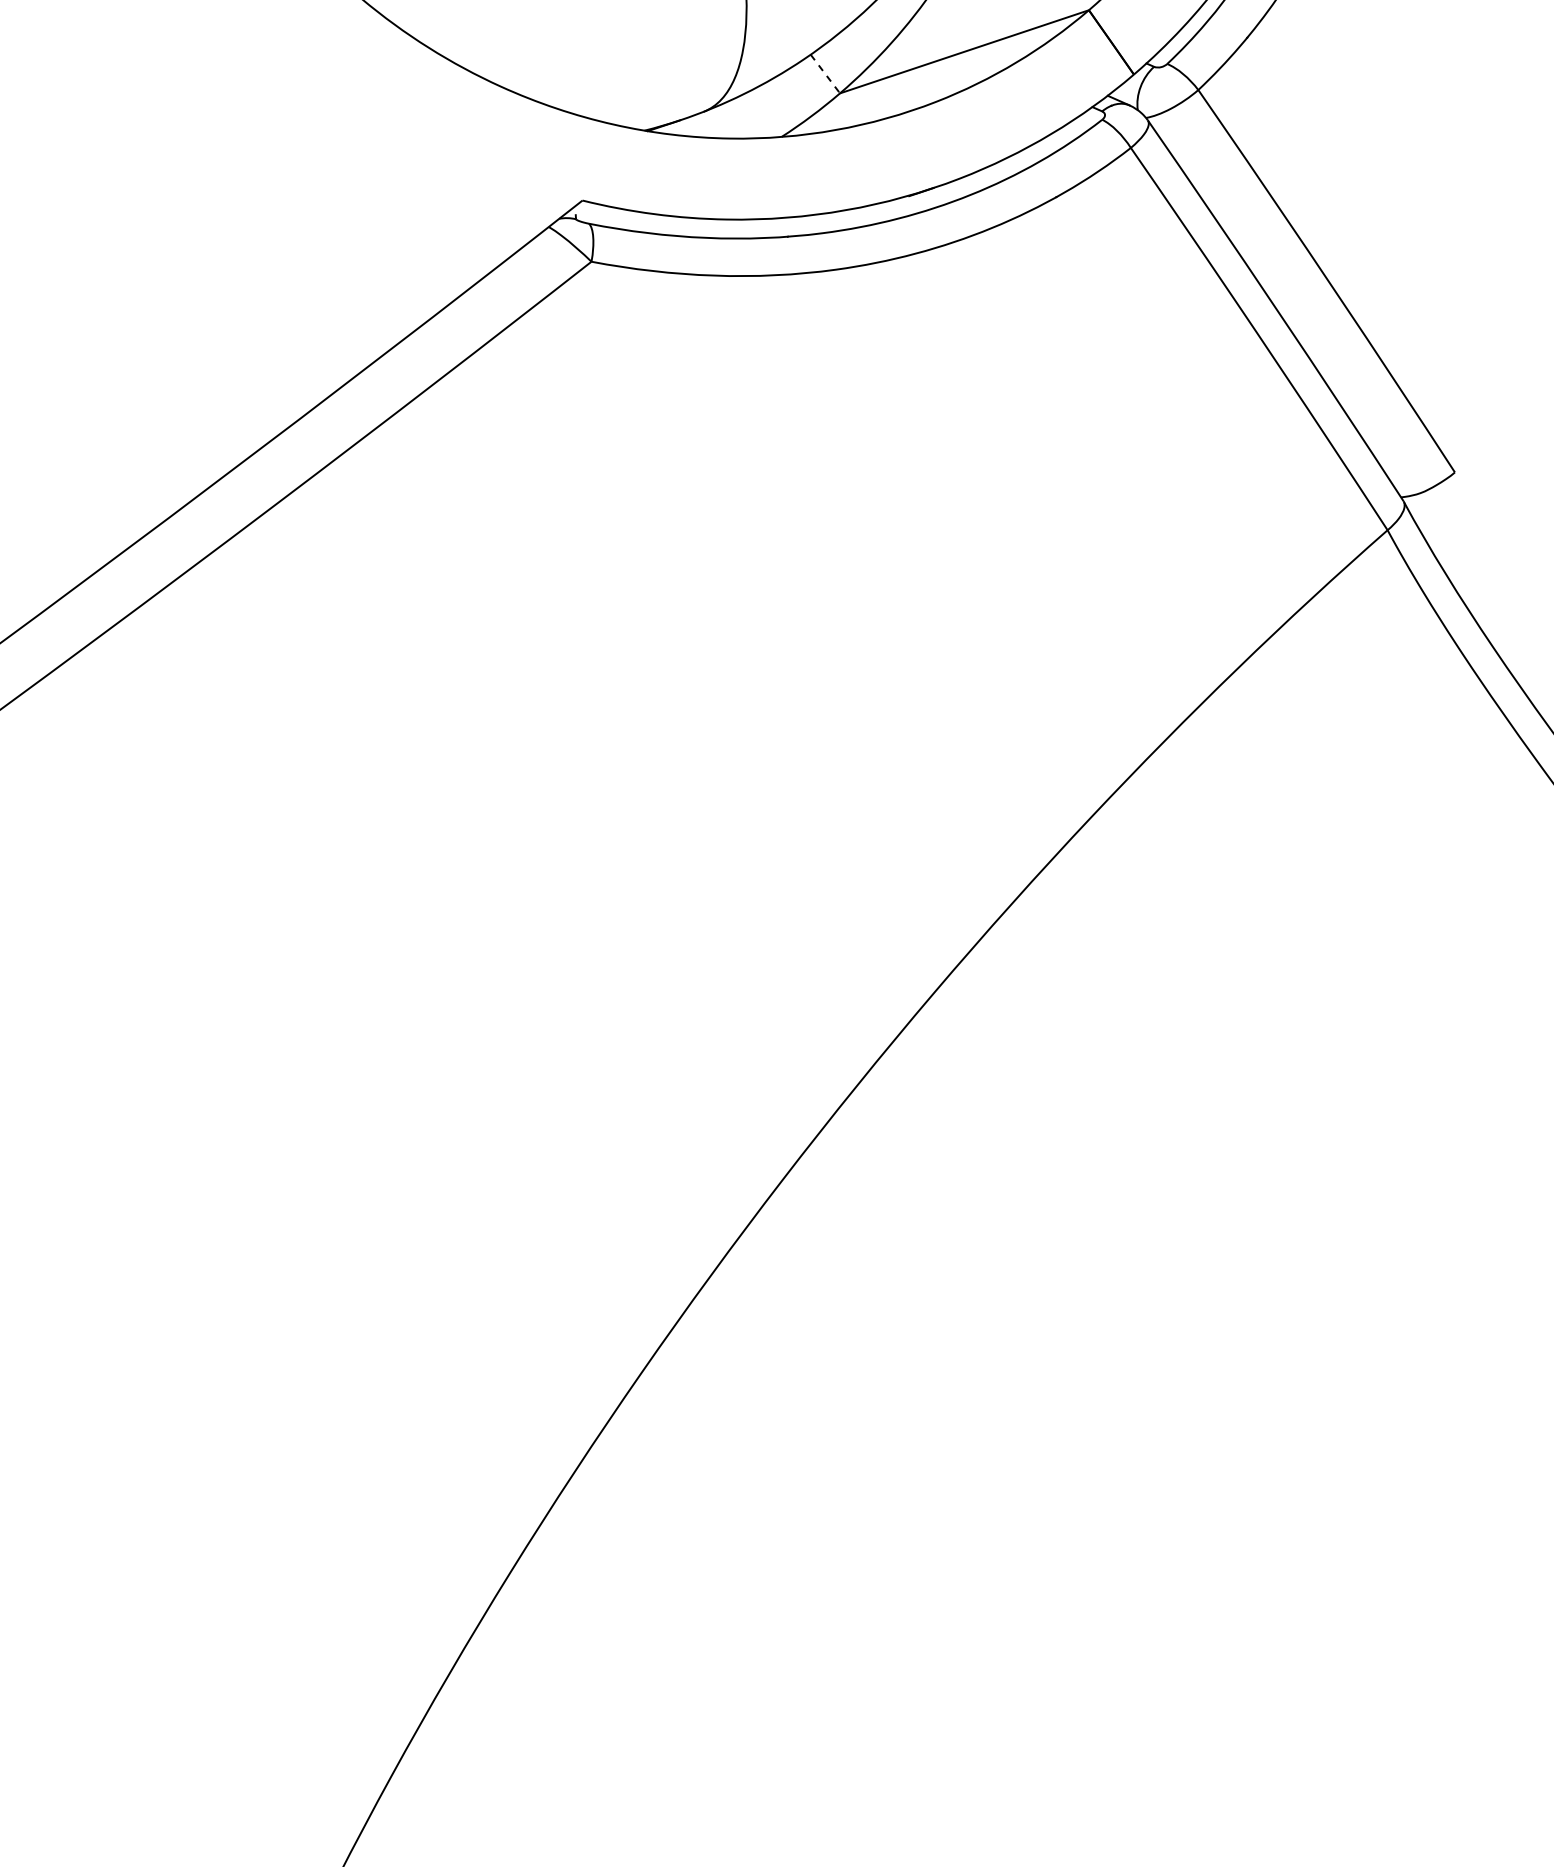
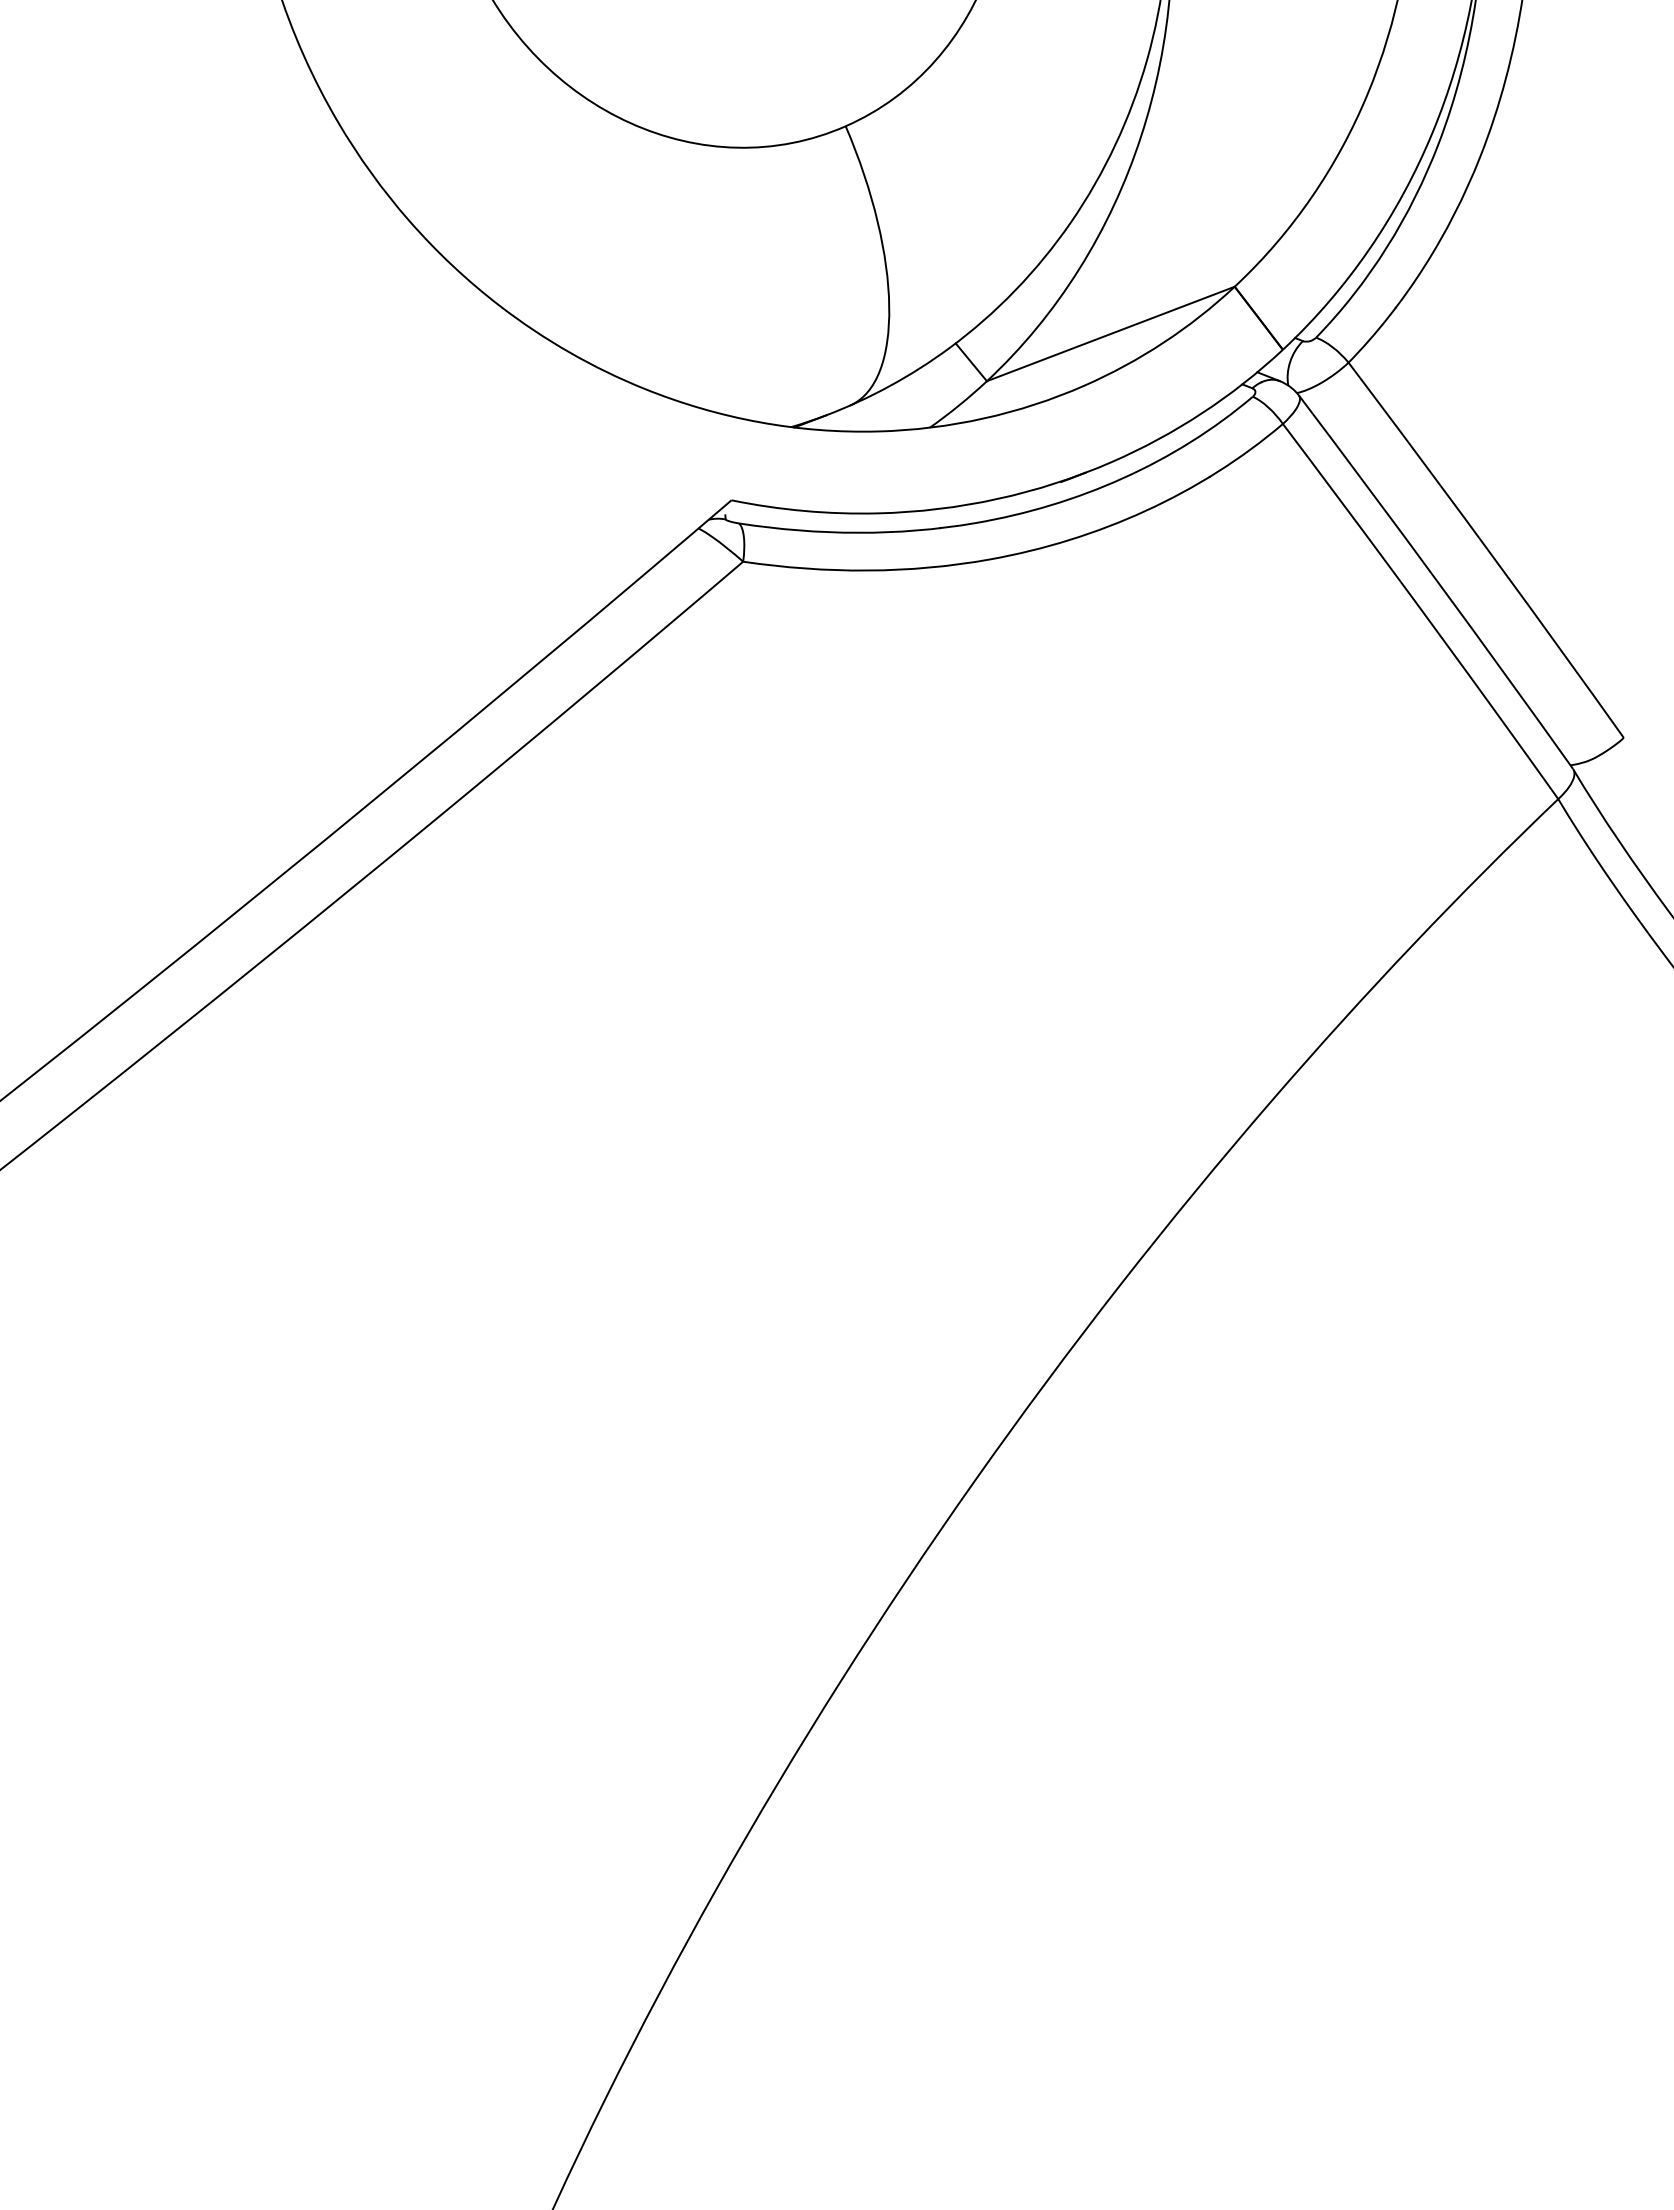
line: (825, 74) -> (971, 362), dashed -> solid

